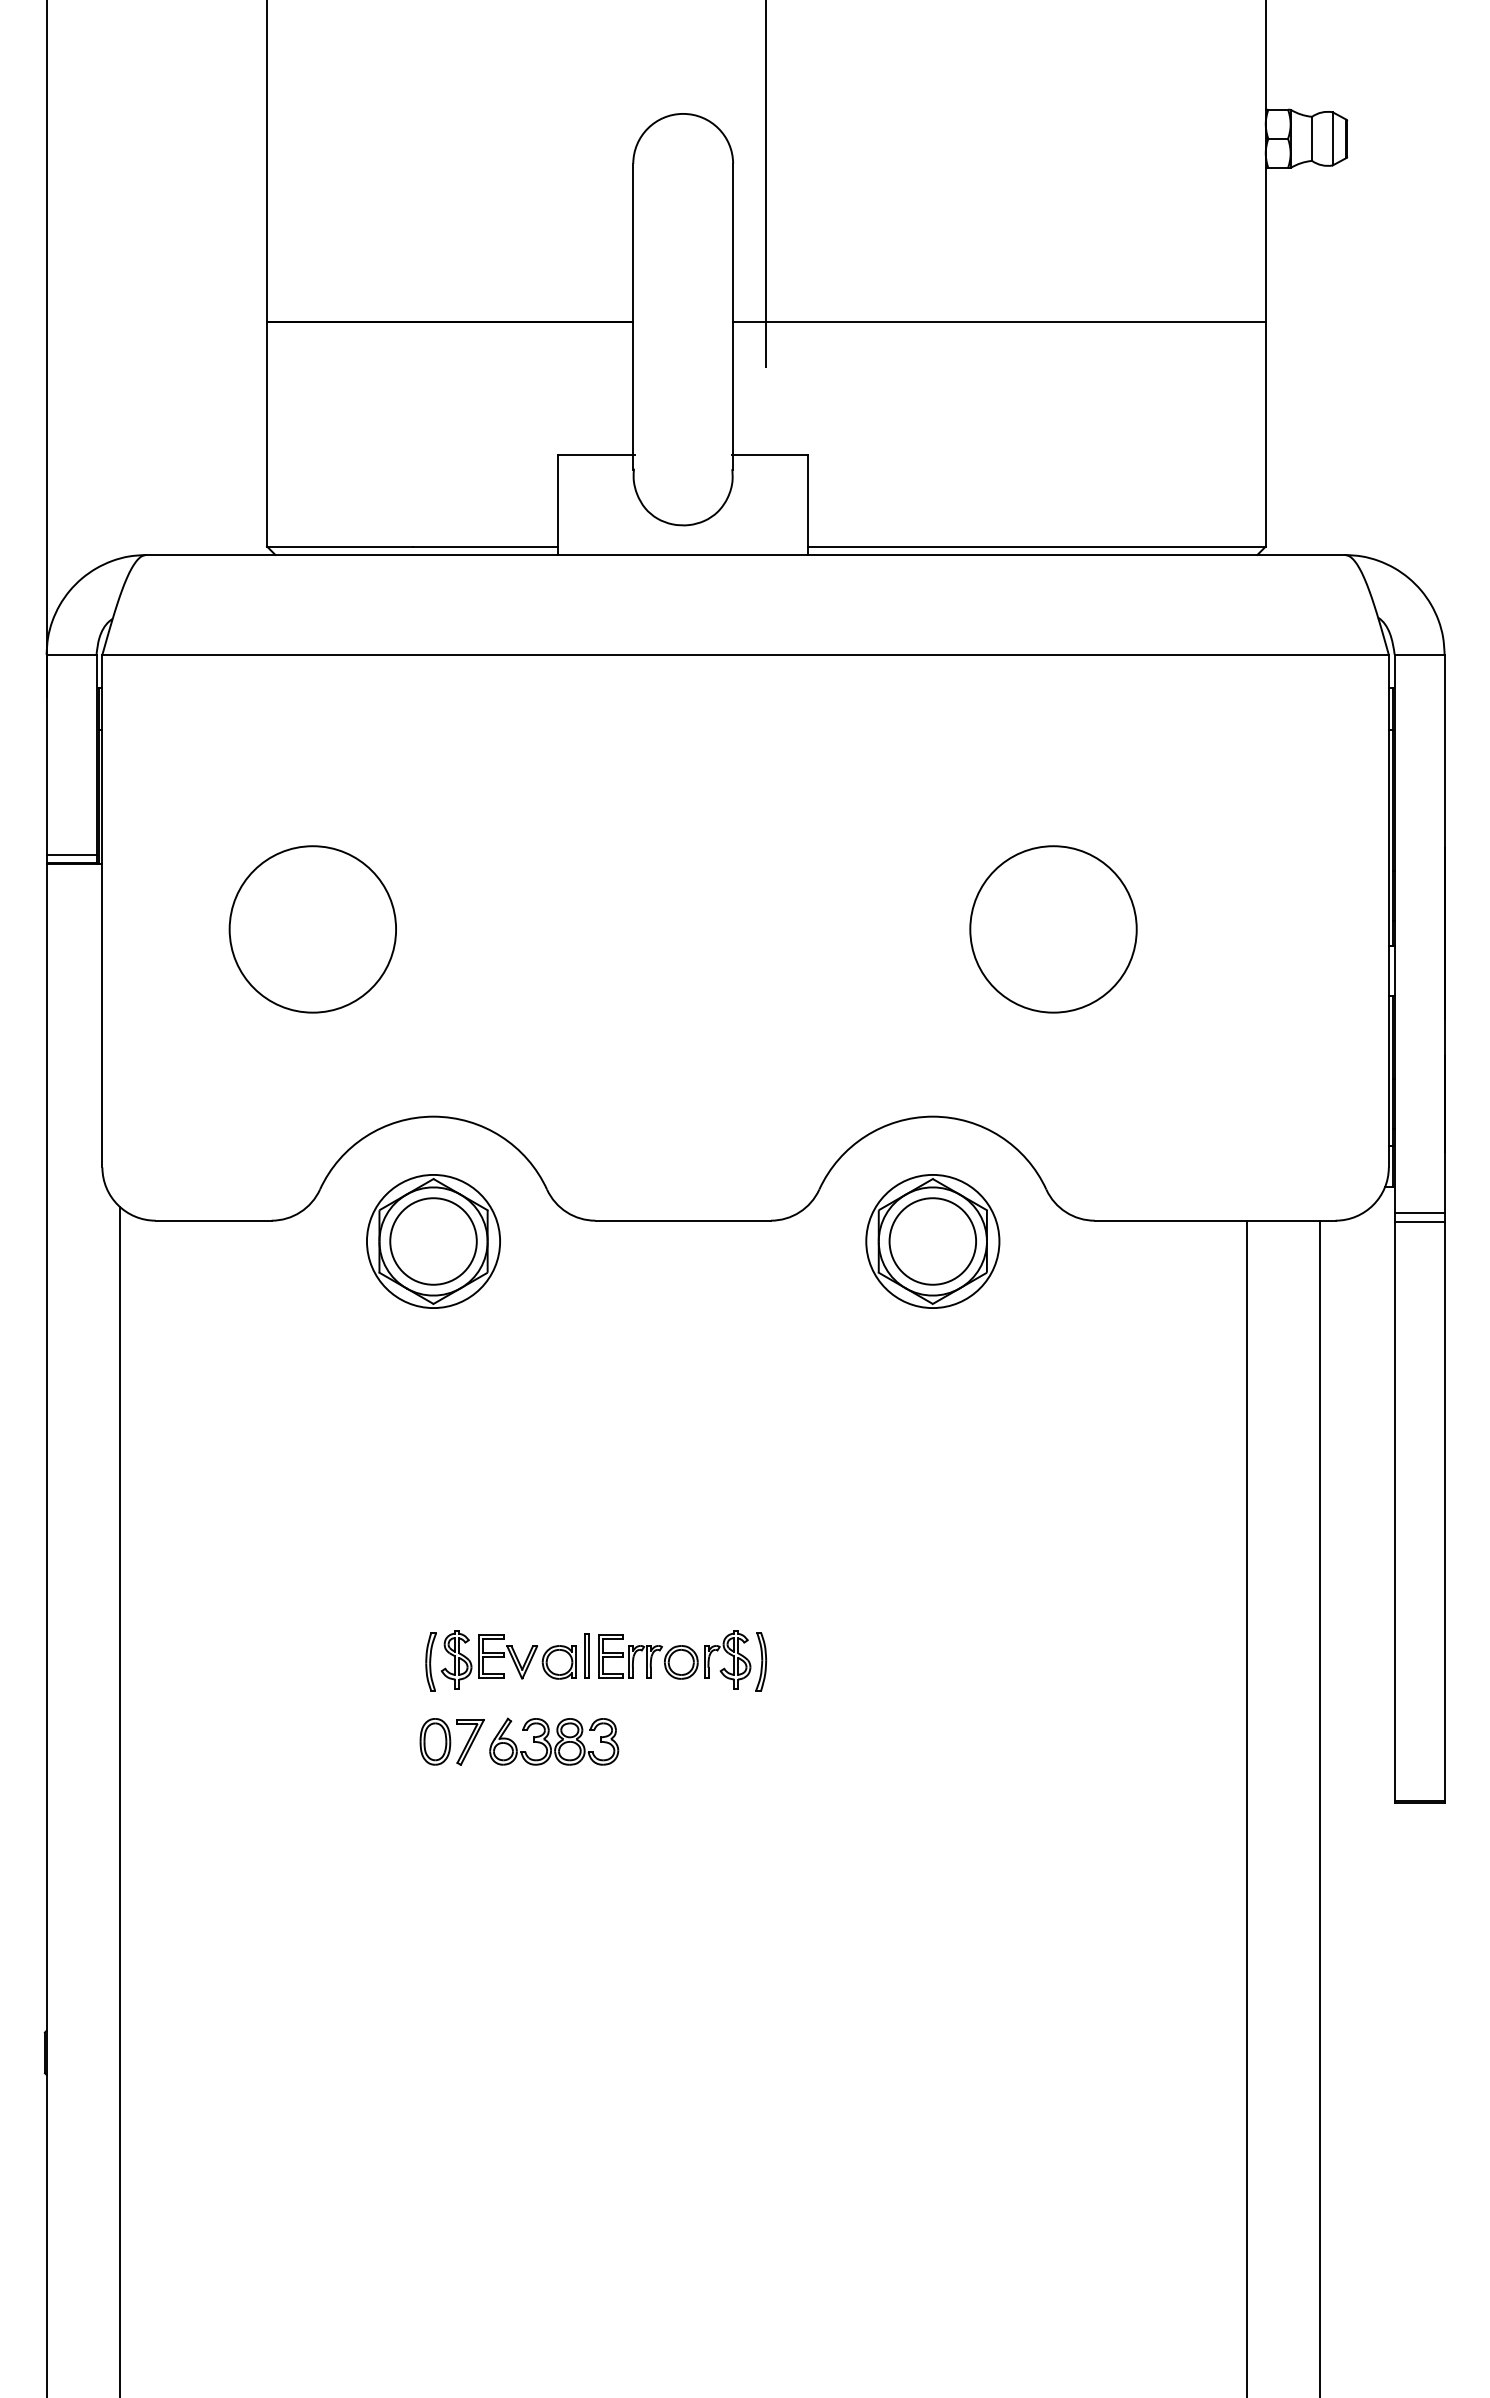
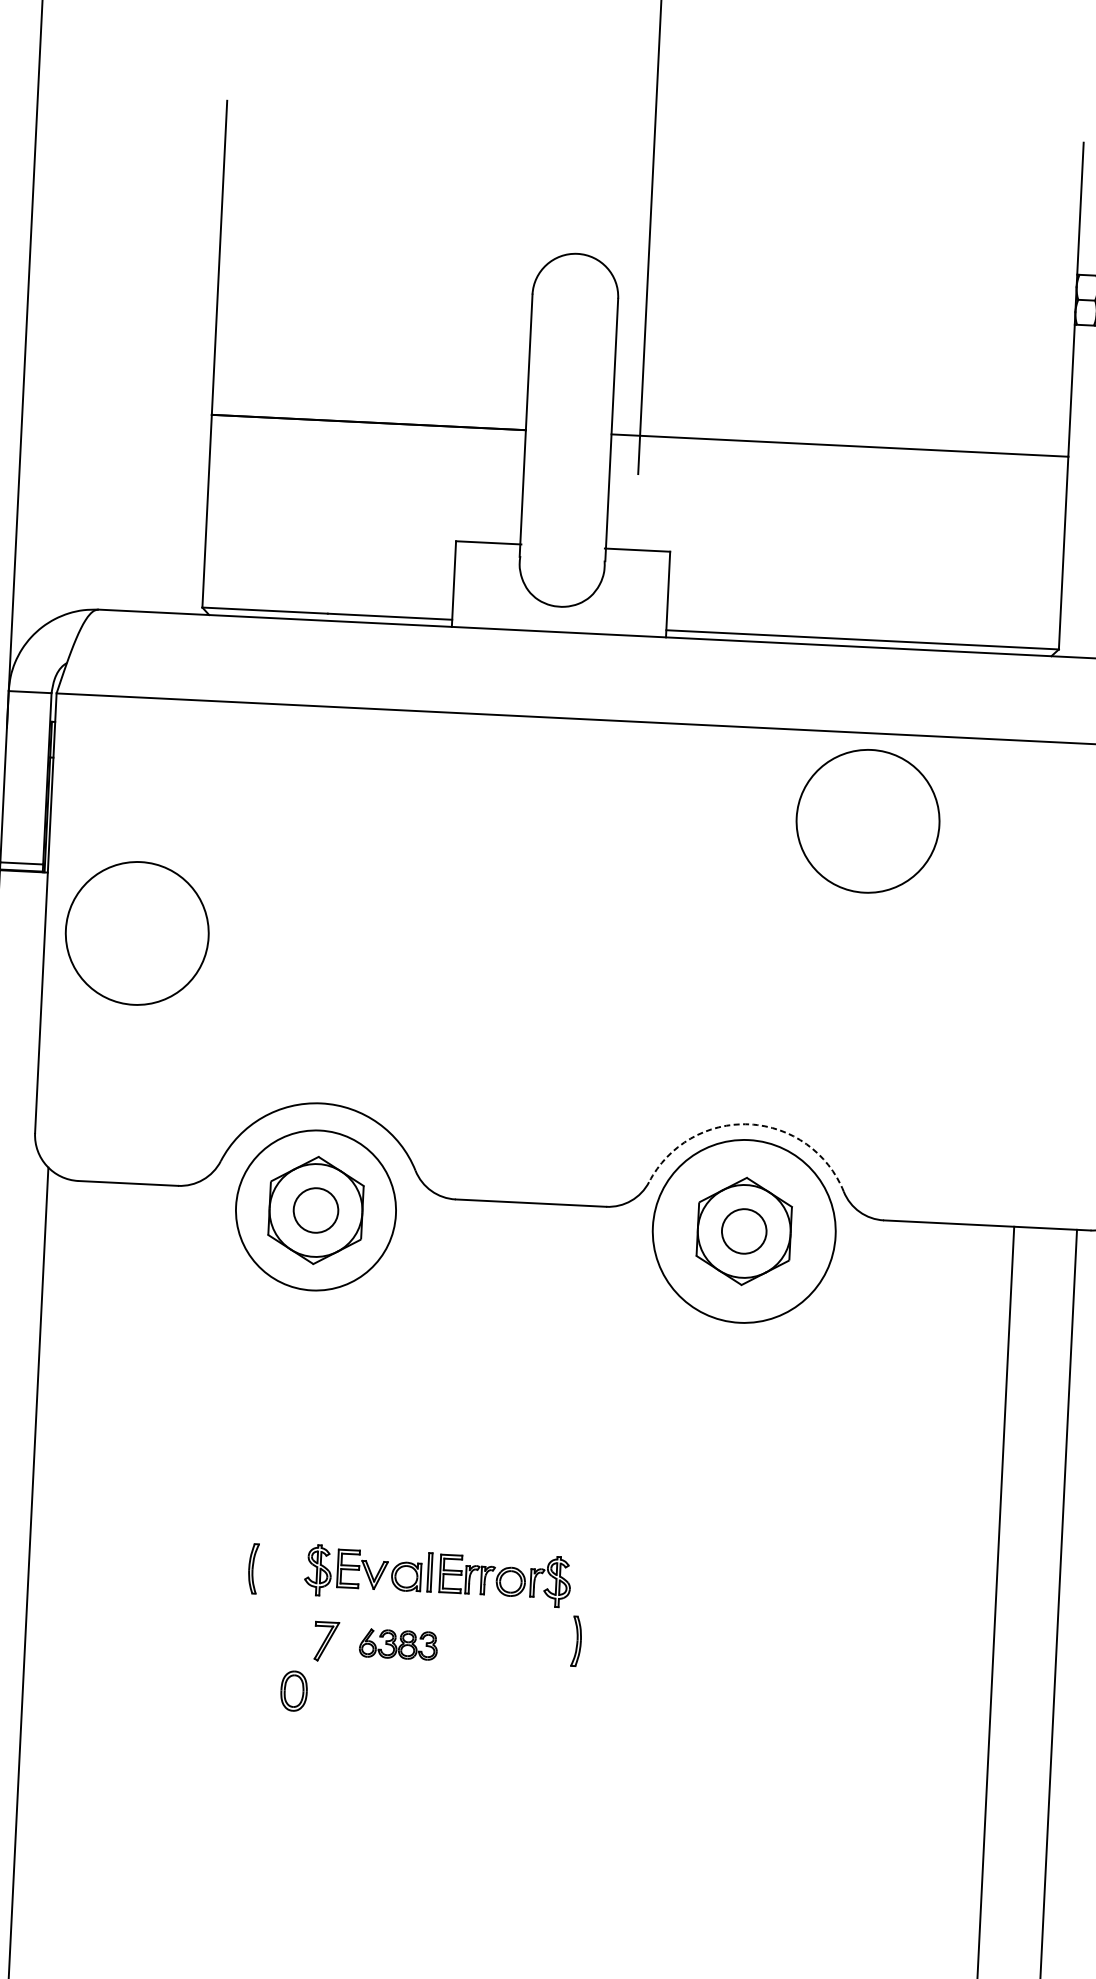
circle: (312, 929) -> (136, 933), moved
circle: (1053, 929) -> (868, 821), moved
arc: (932, 1116) -> (749, 1124), solid -> dashed
circle: (433, 1241) -> (315, 1210), size x0.6
circle: (433, 1241) -> (315, 1210), size x1.4
circle: (932, 1241) -> (743, 1231), size x0.6
circle: (932, 1241) -> (743, 1231), size x1.6
part: (430, 1661) -> (252, 1568), moved
part: (761, 1661) -> (576, 1641), moved
part: (435, 1741) -> (294, 1690), moved
part: (554, 1741) -> (398, 1644), size x0.7

